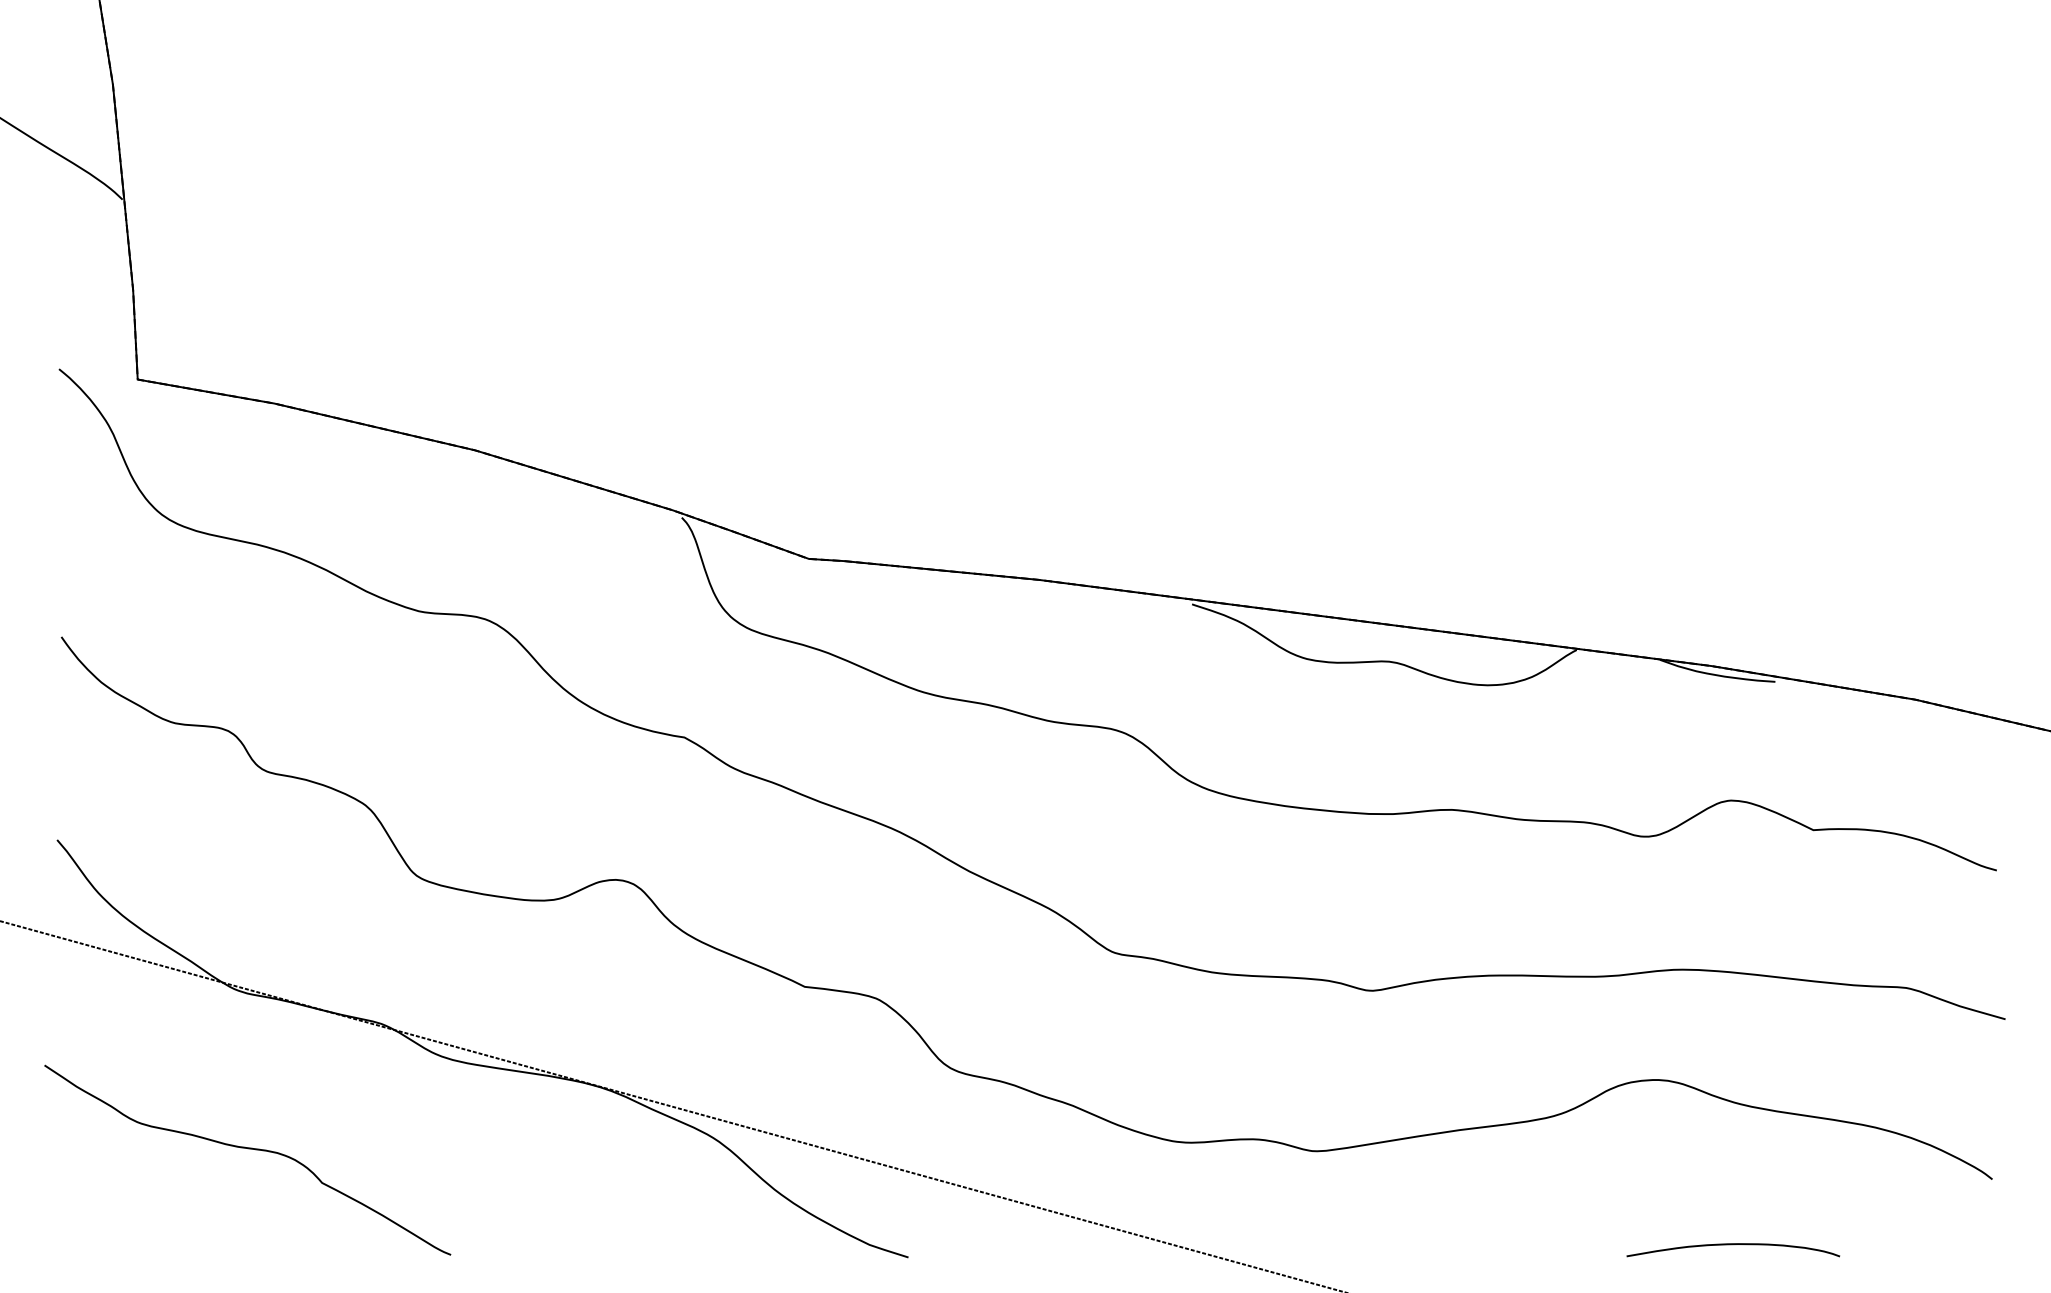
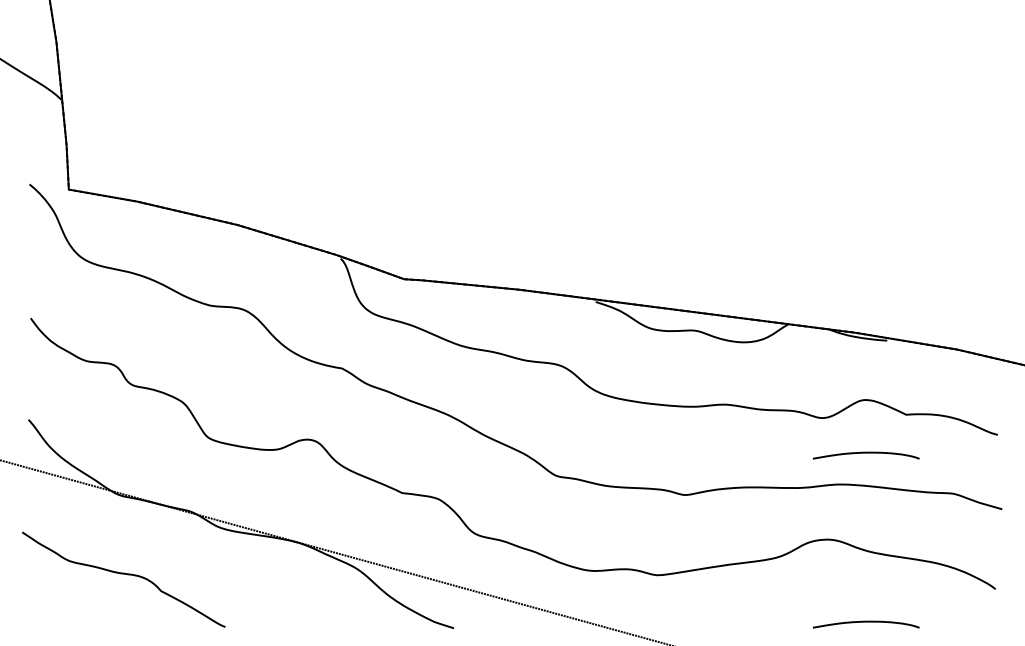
curve: (1731, 907) -> (865, 453), added

